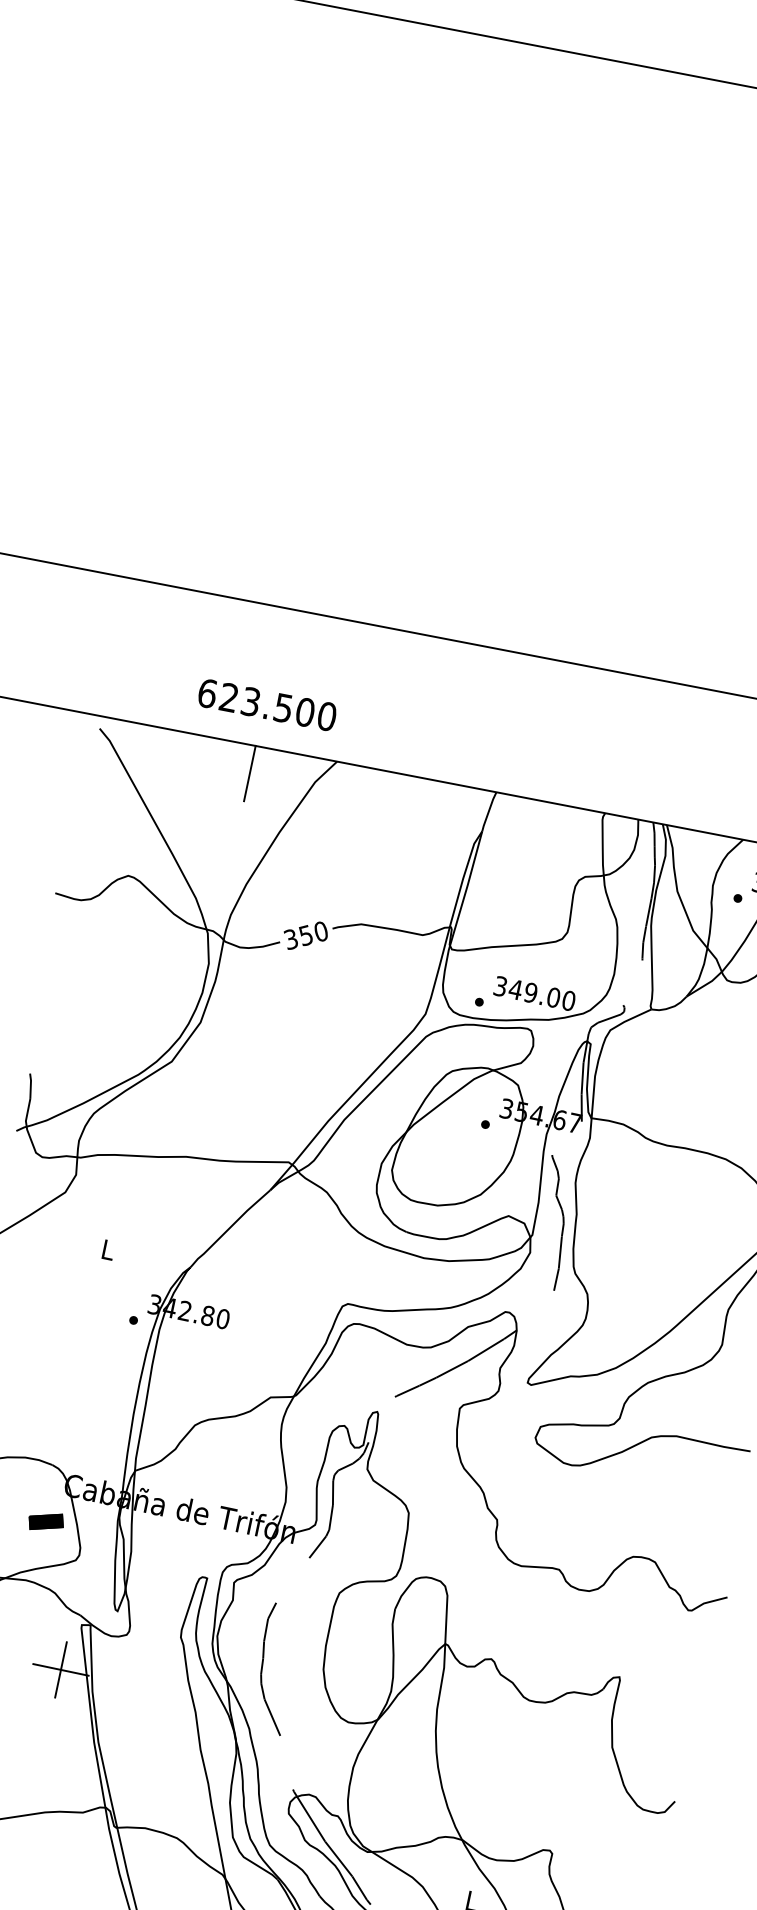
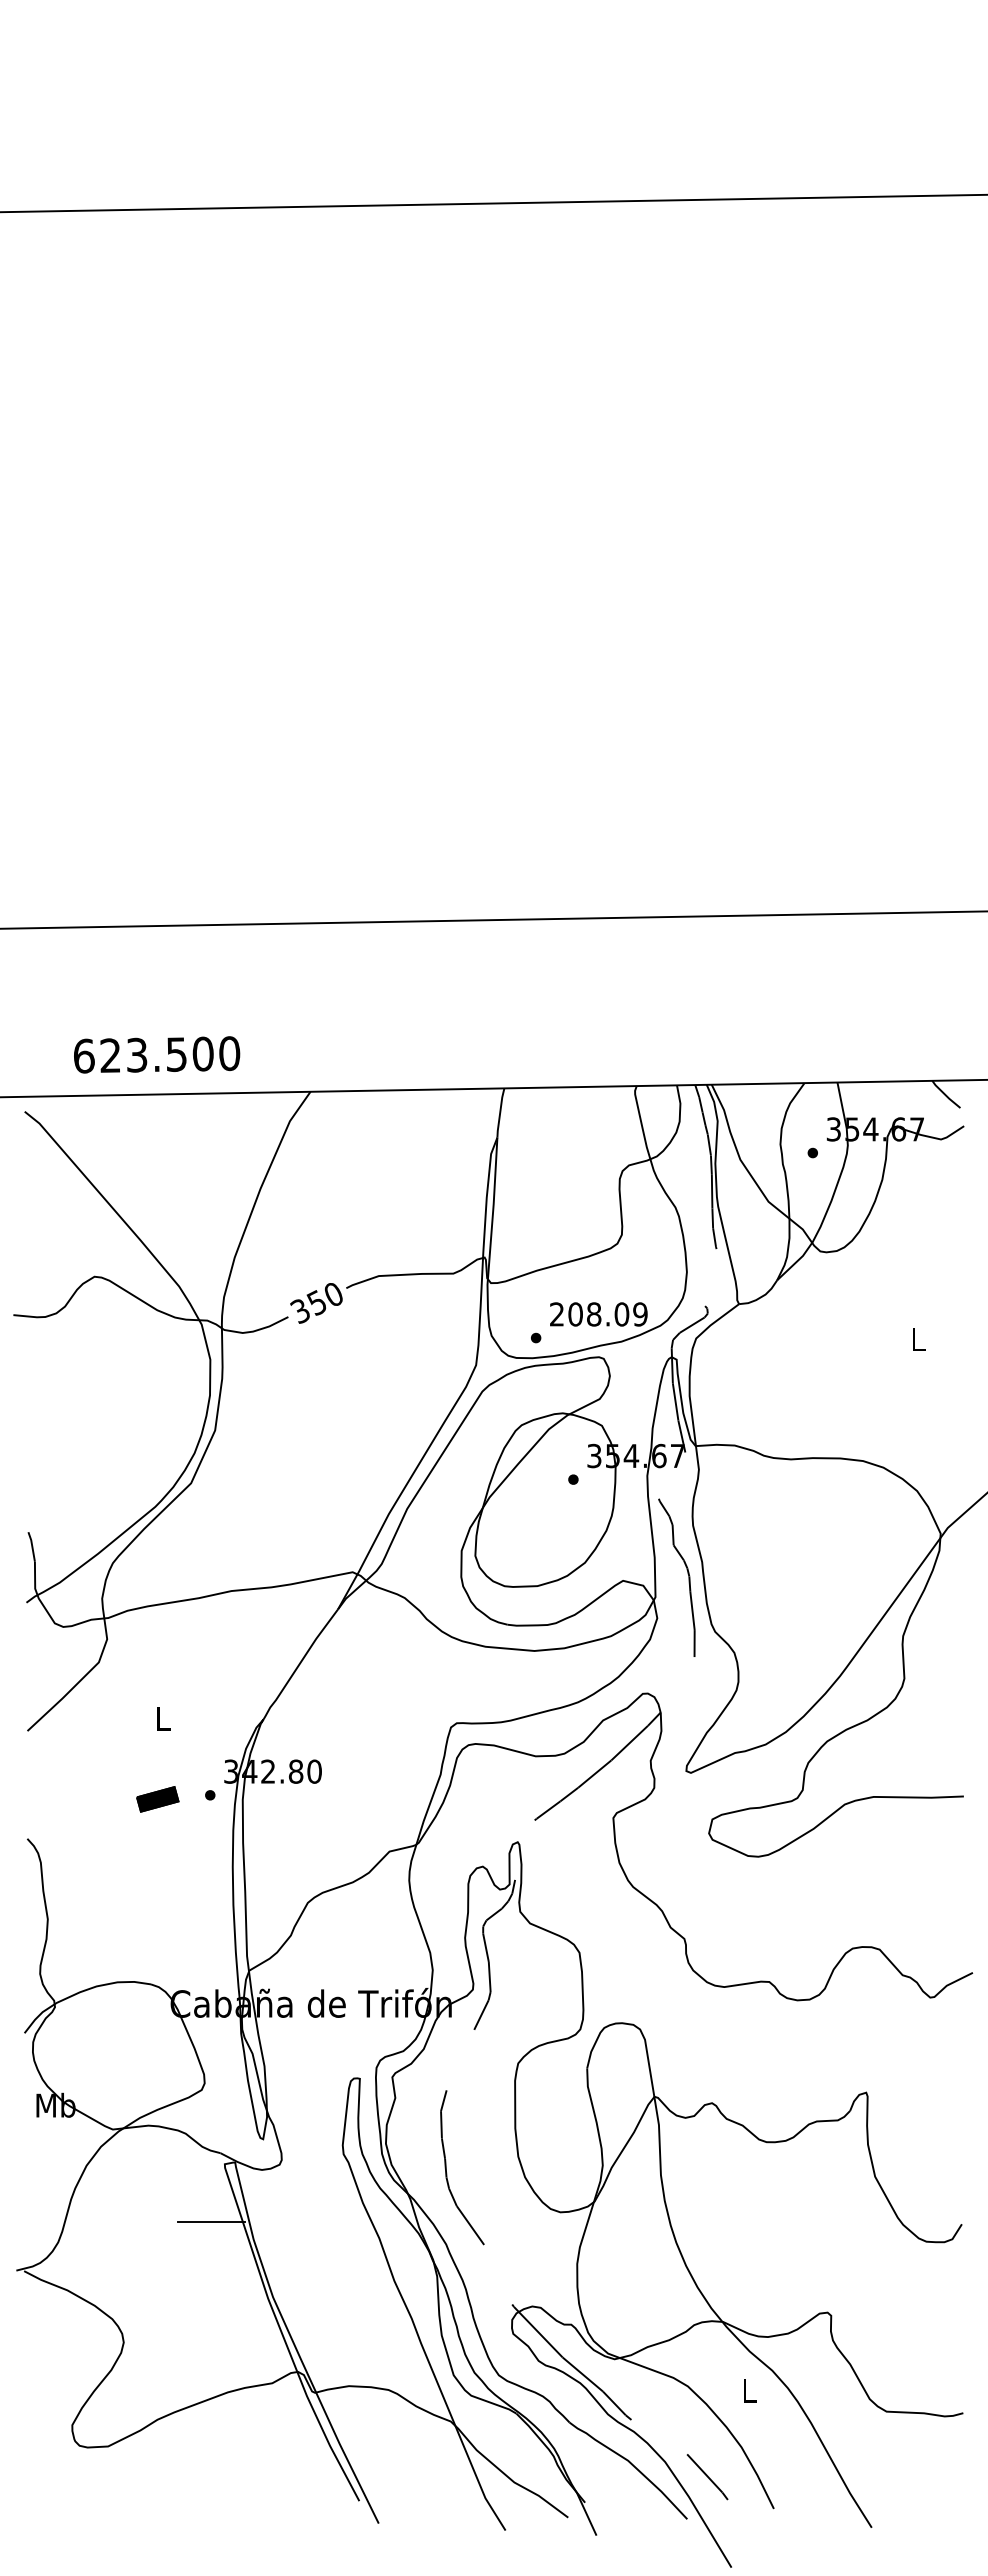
text: (267, 704) -> (157, 1054), moved
line: (250, 772) -> (211, 1126), removed
text: (534, 993) -> (598, 1314), 349.00 -> 208.09
part: (46, 1521) -> (157, 1799), moved
line: (61, 1669) -> (211, 2221), removed

